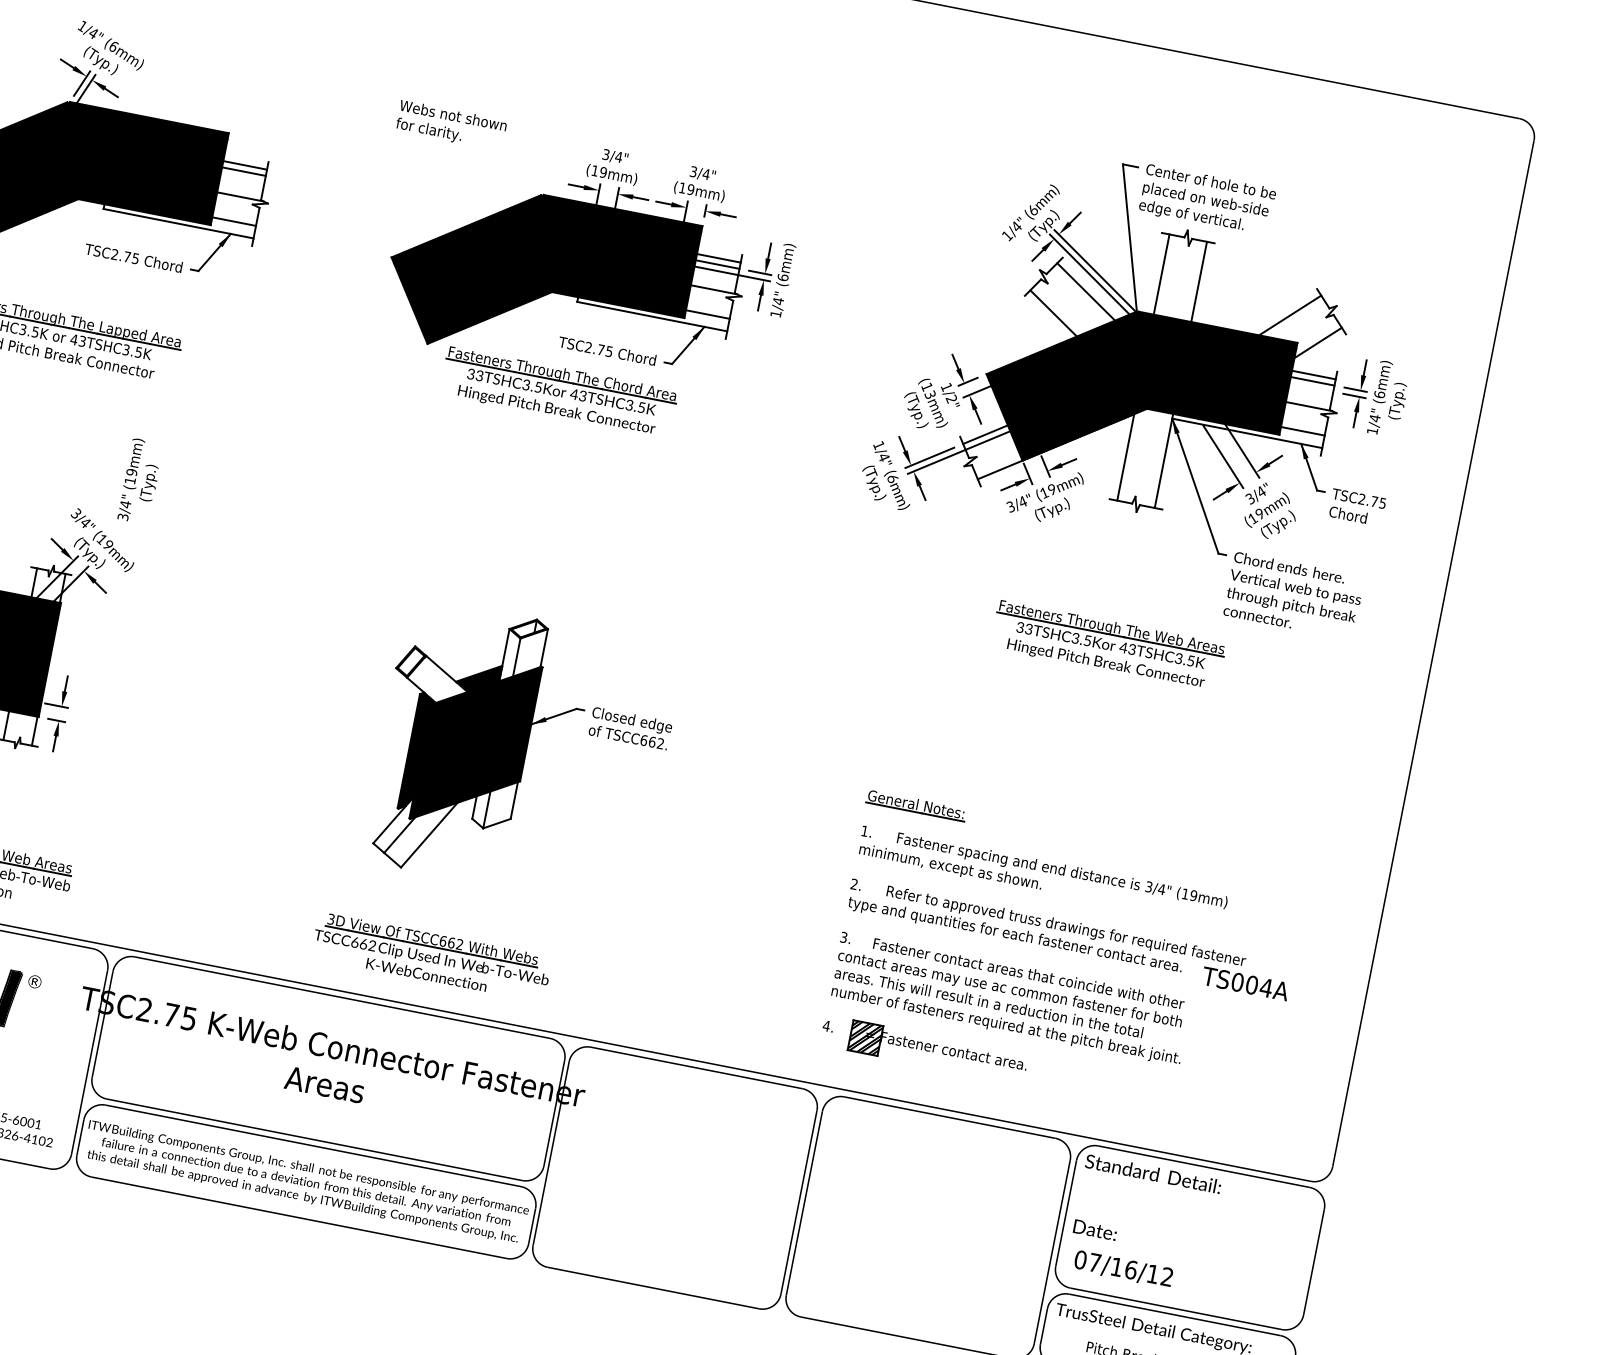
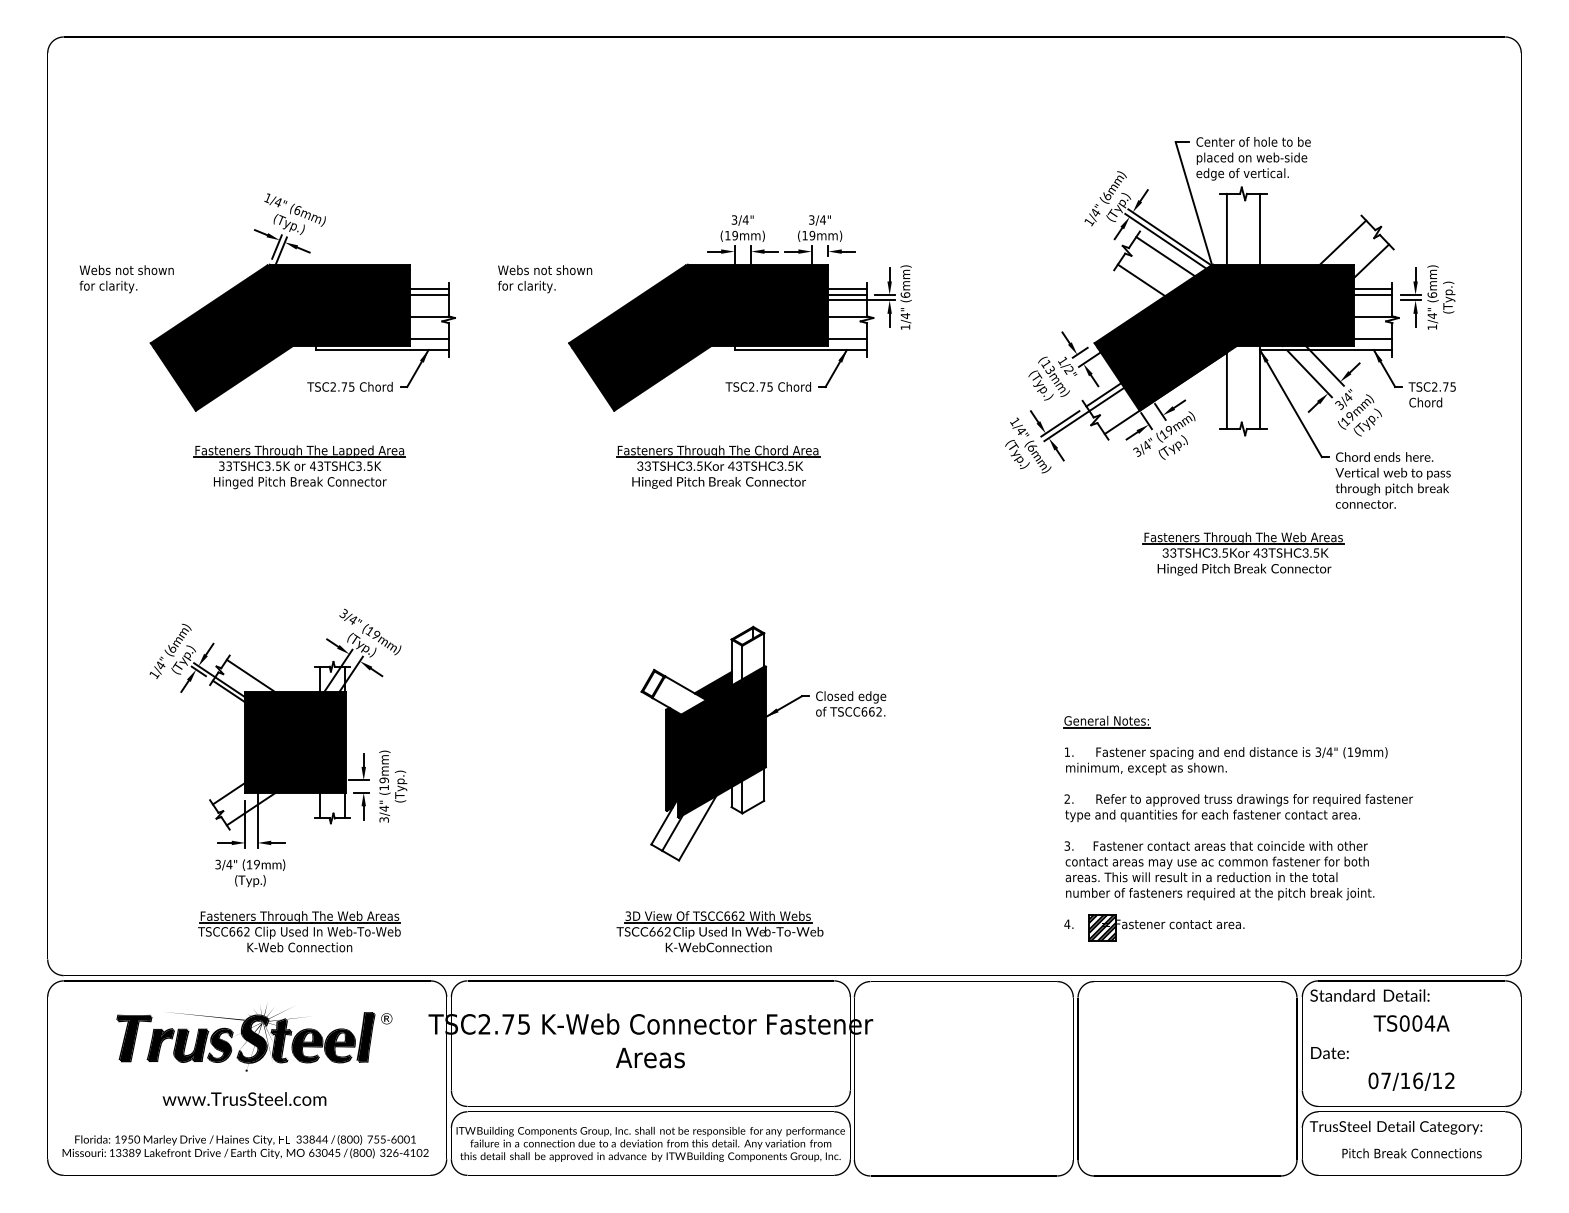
text: (451, 126) -> (545, 279), moved
part: (559, 391) -> (718, 466), moved
text: (141, 481) -> (393, 786), moved
text: (1245, 983) -> (1411, 1023), moved
text: (1123, 1269) -> (1411, 1081), moved

